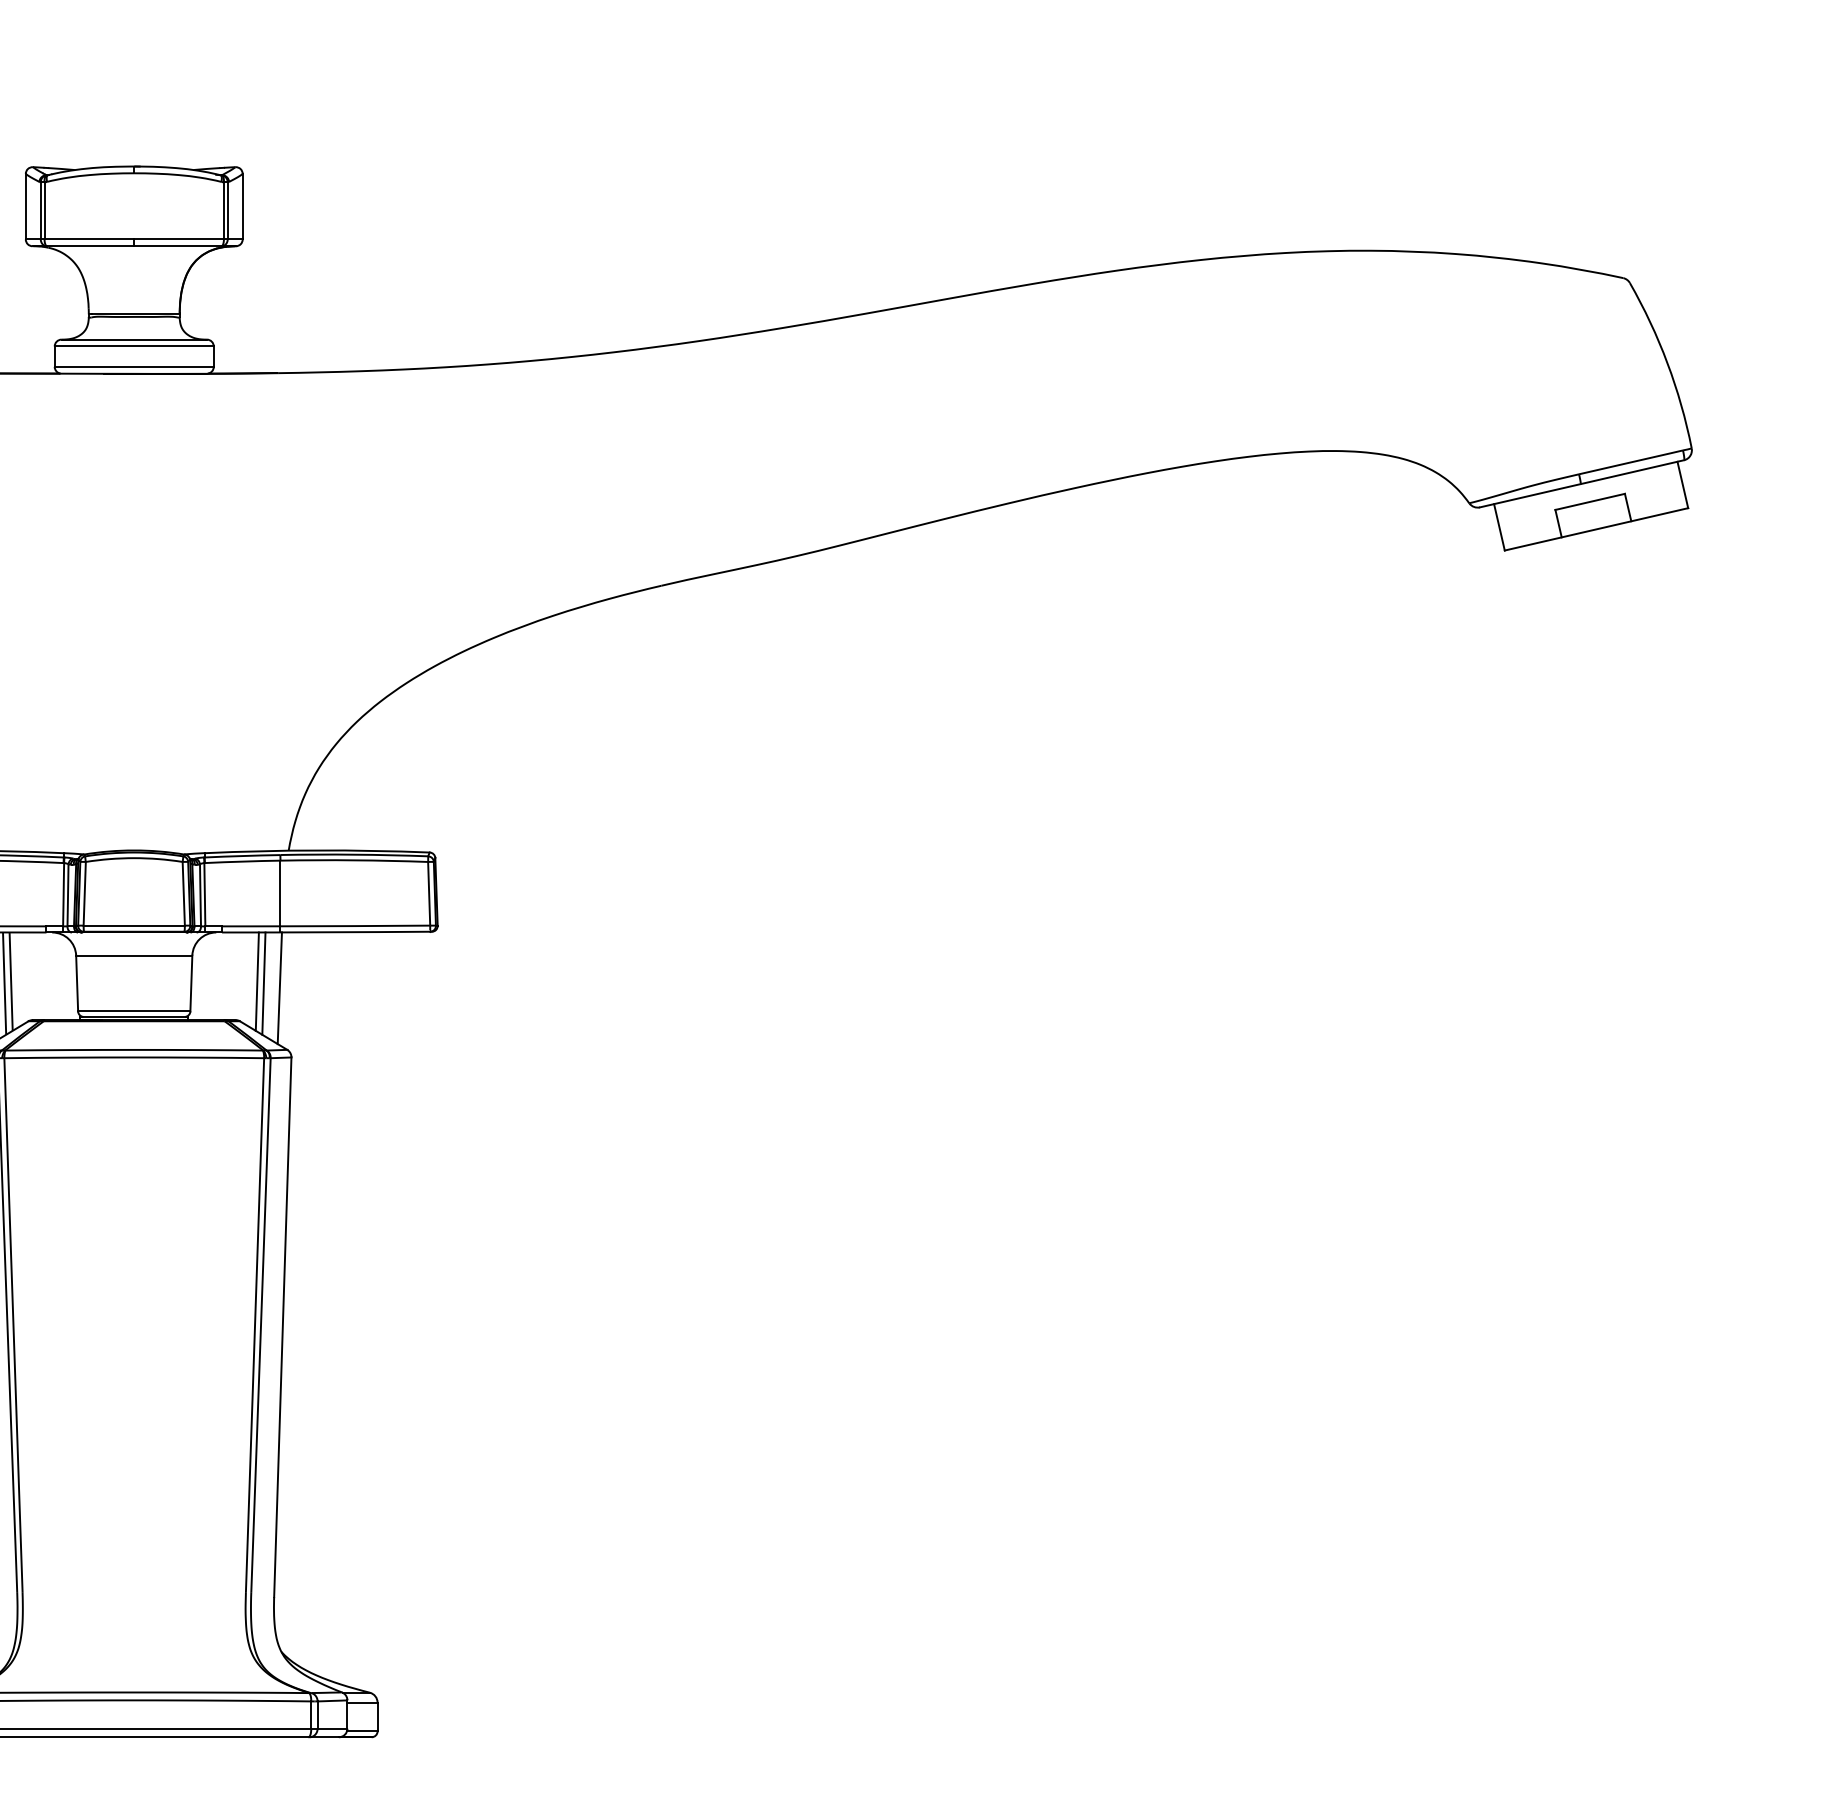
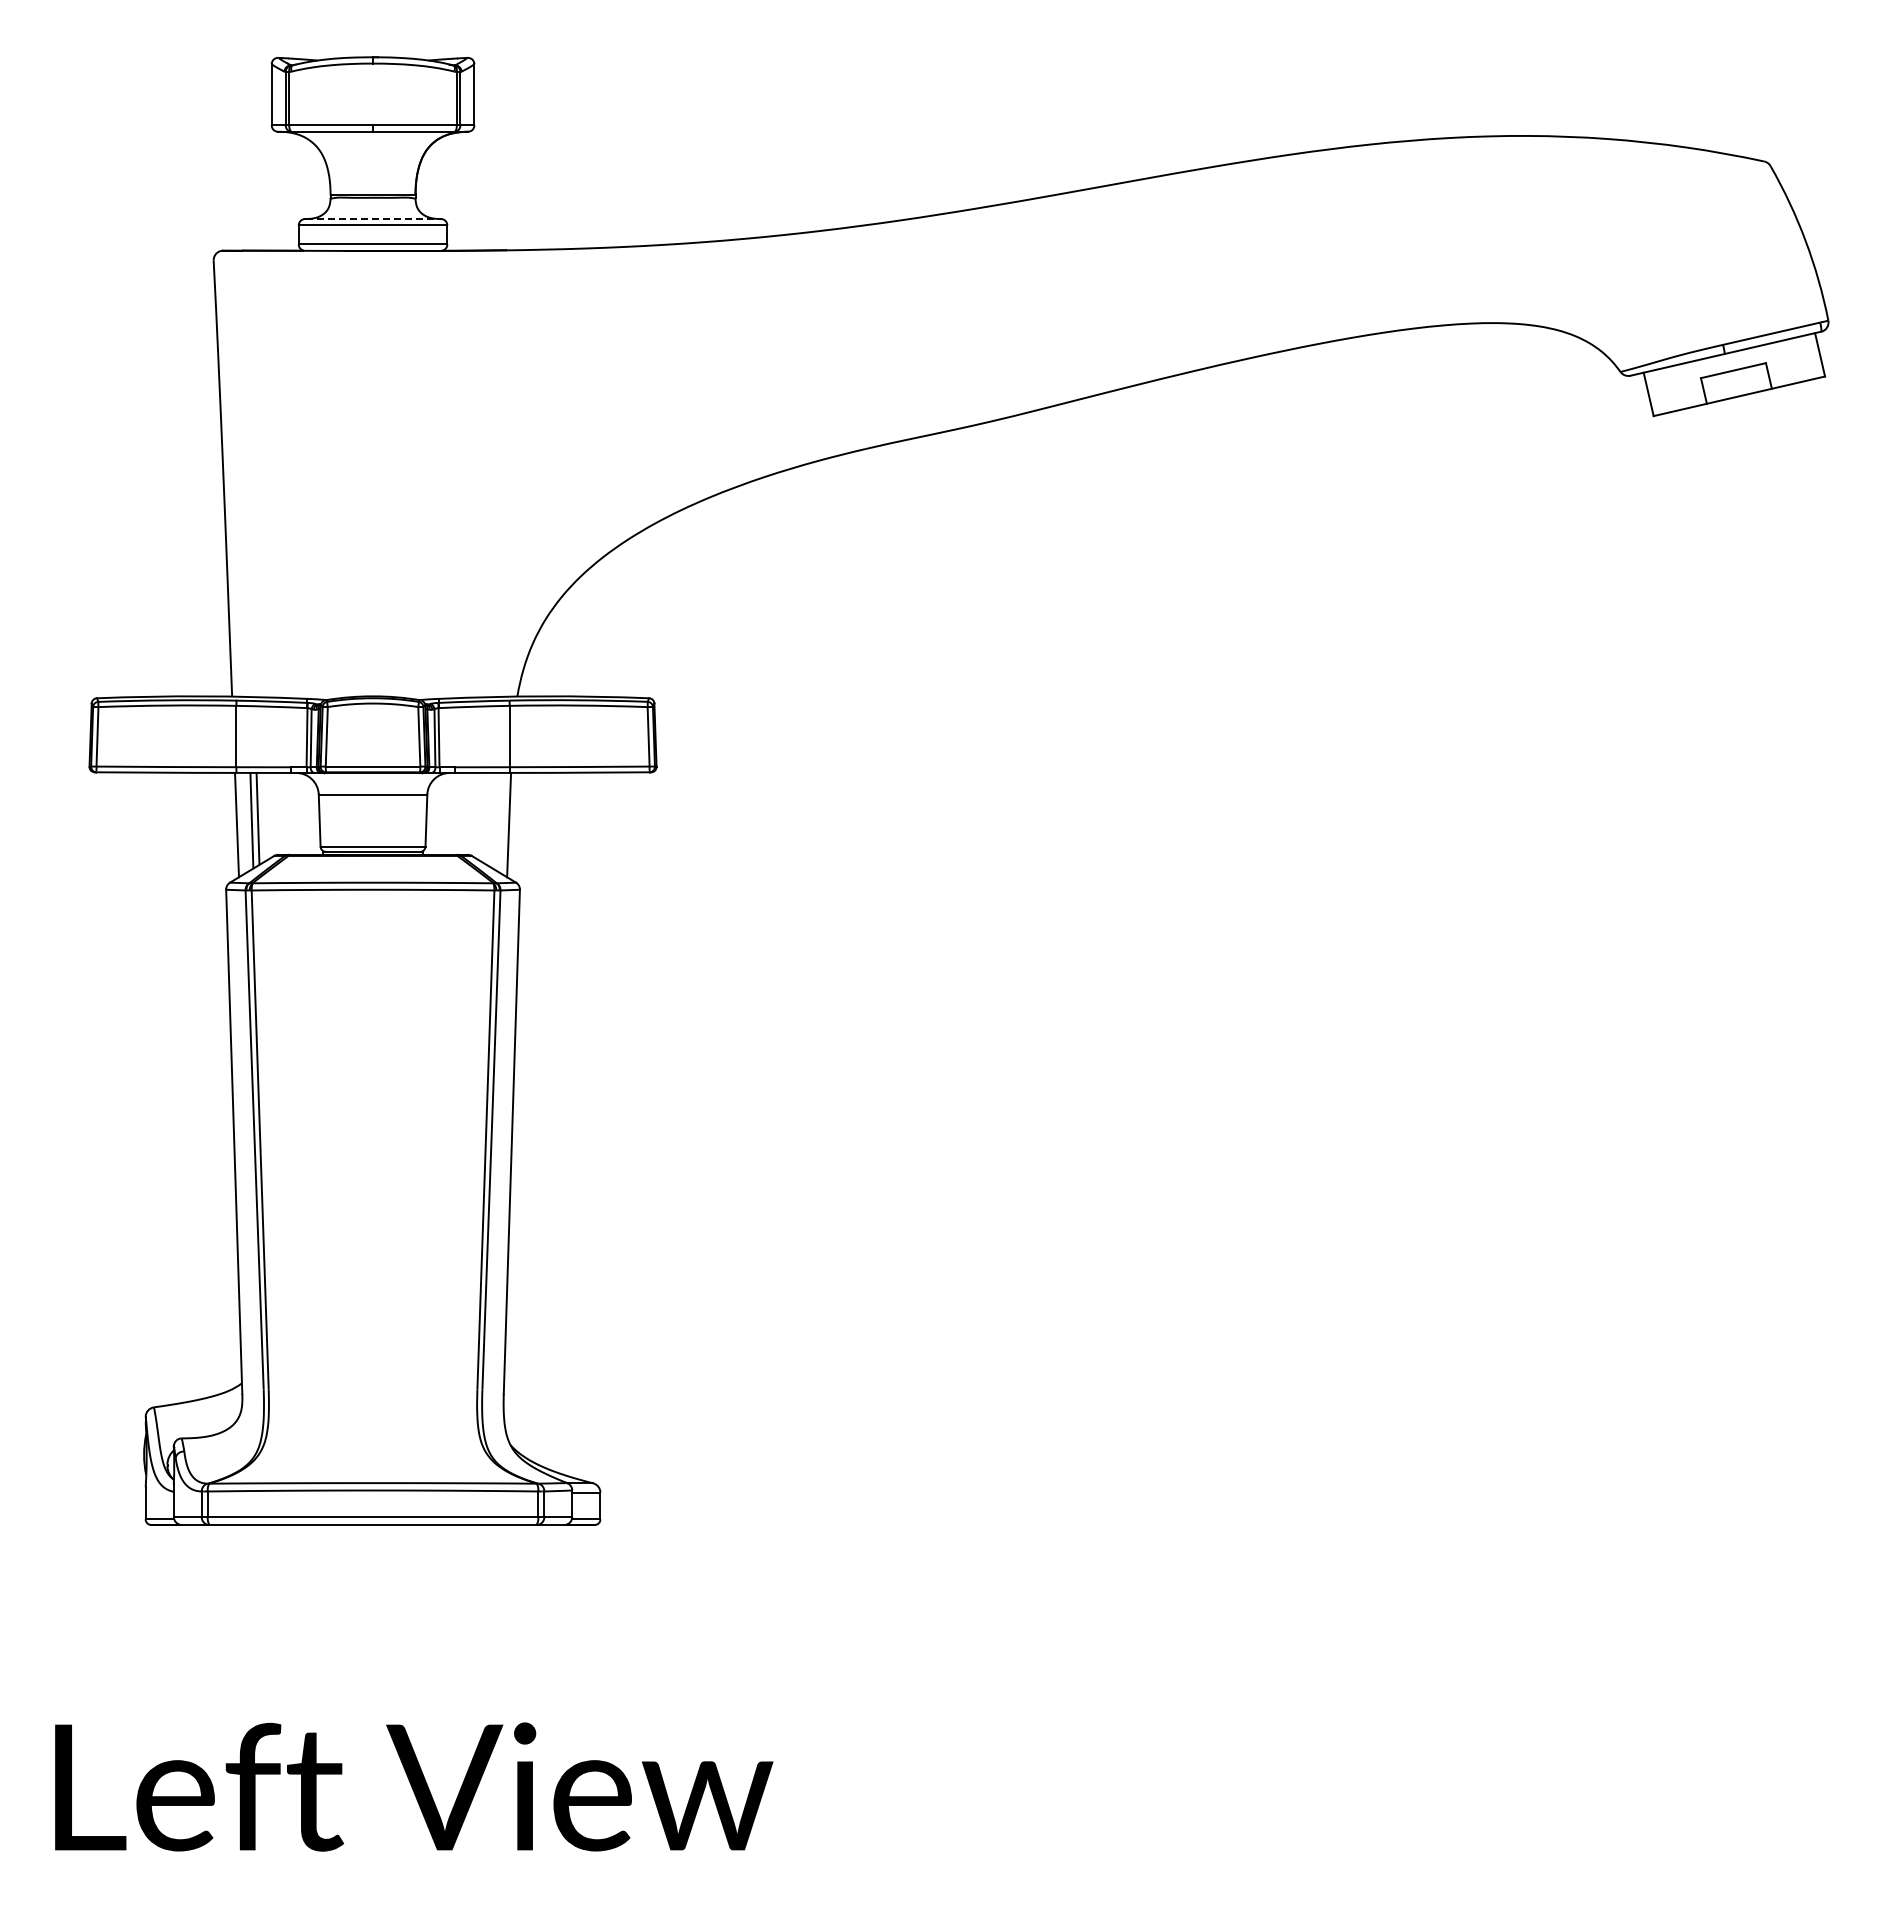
line: (134, 340) -> (373, 219), solid -> dashed
line: (256, 981) -> (487, 818), removed
line: (263, 983) -> (493, 820), removed

